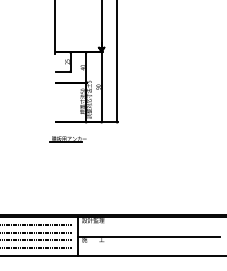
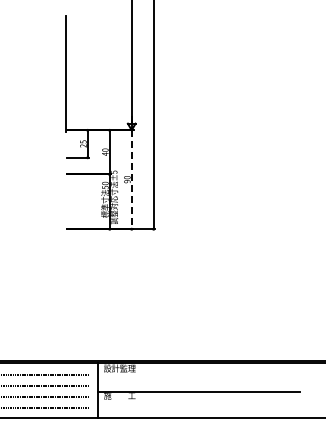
line: (101, 87) -> (131, 180), solid -> dashed
part: (67, 139) -> (83, 253), removed

